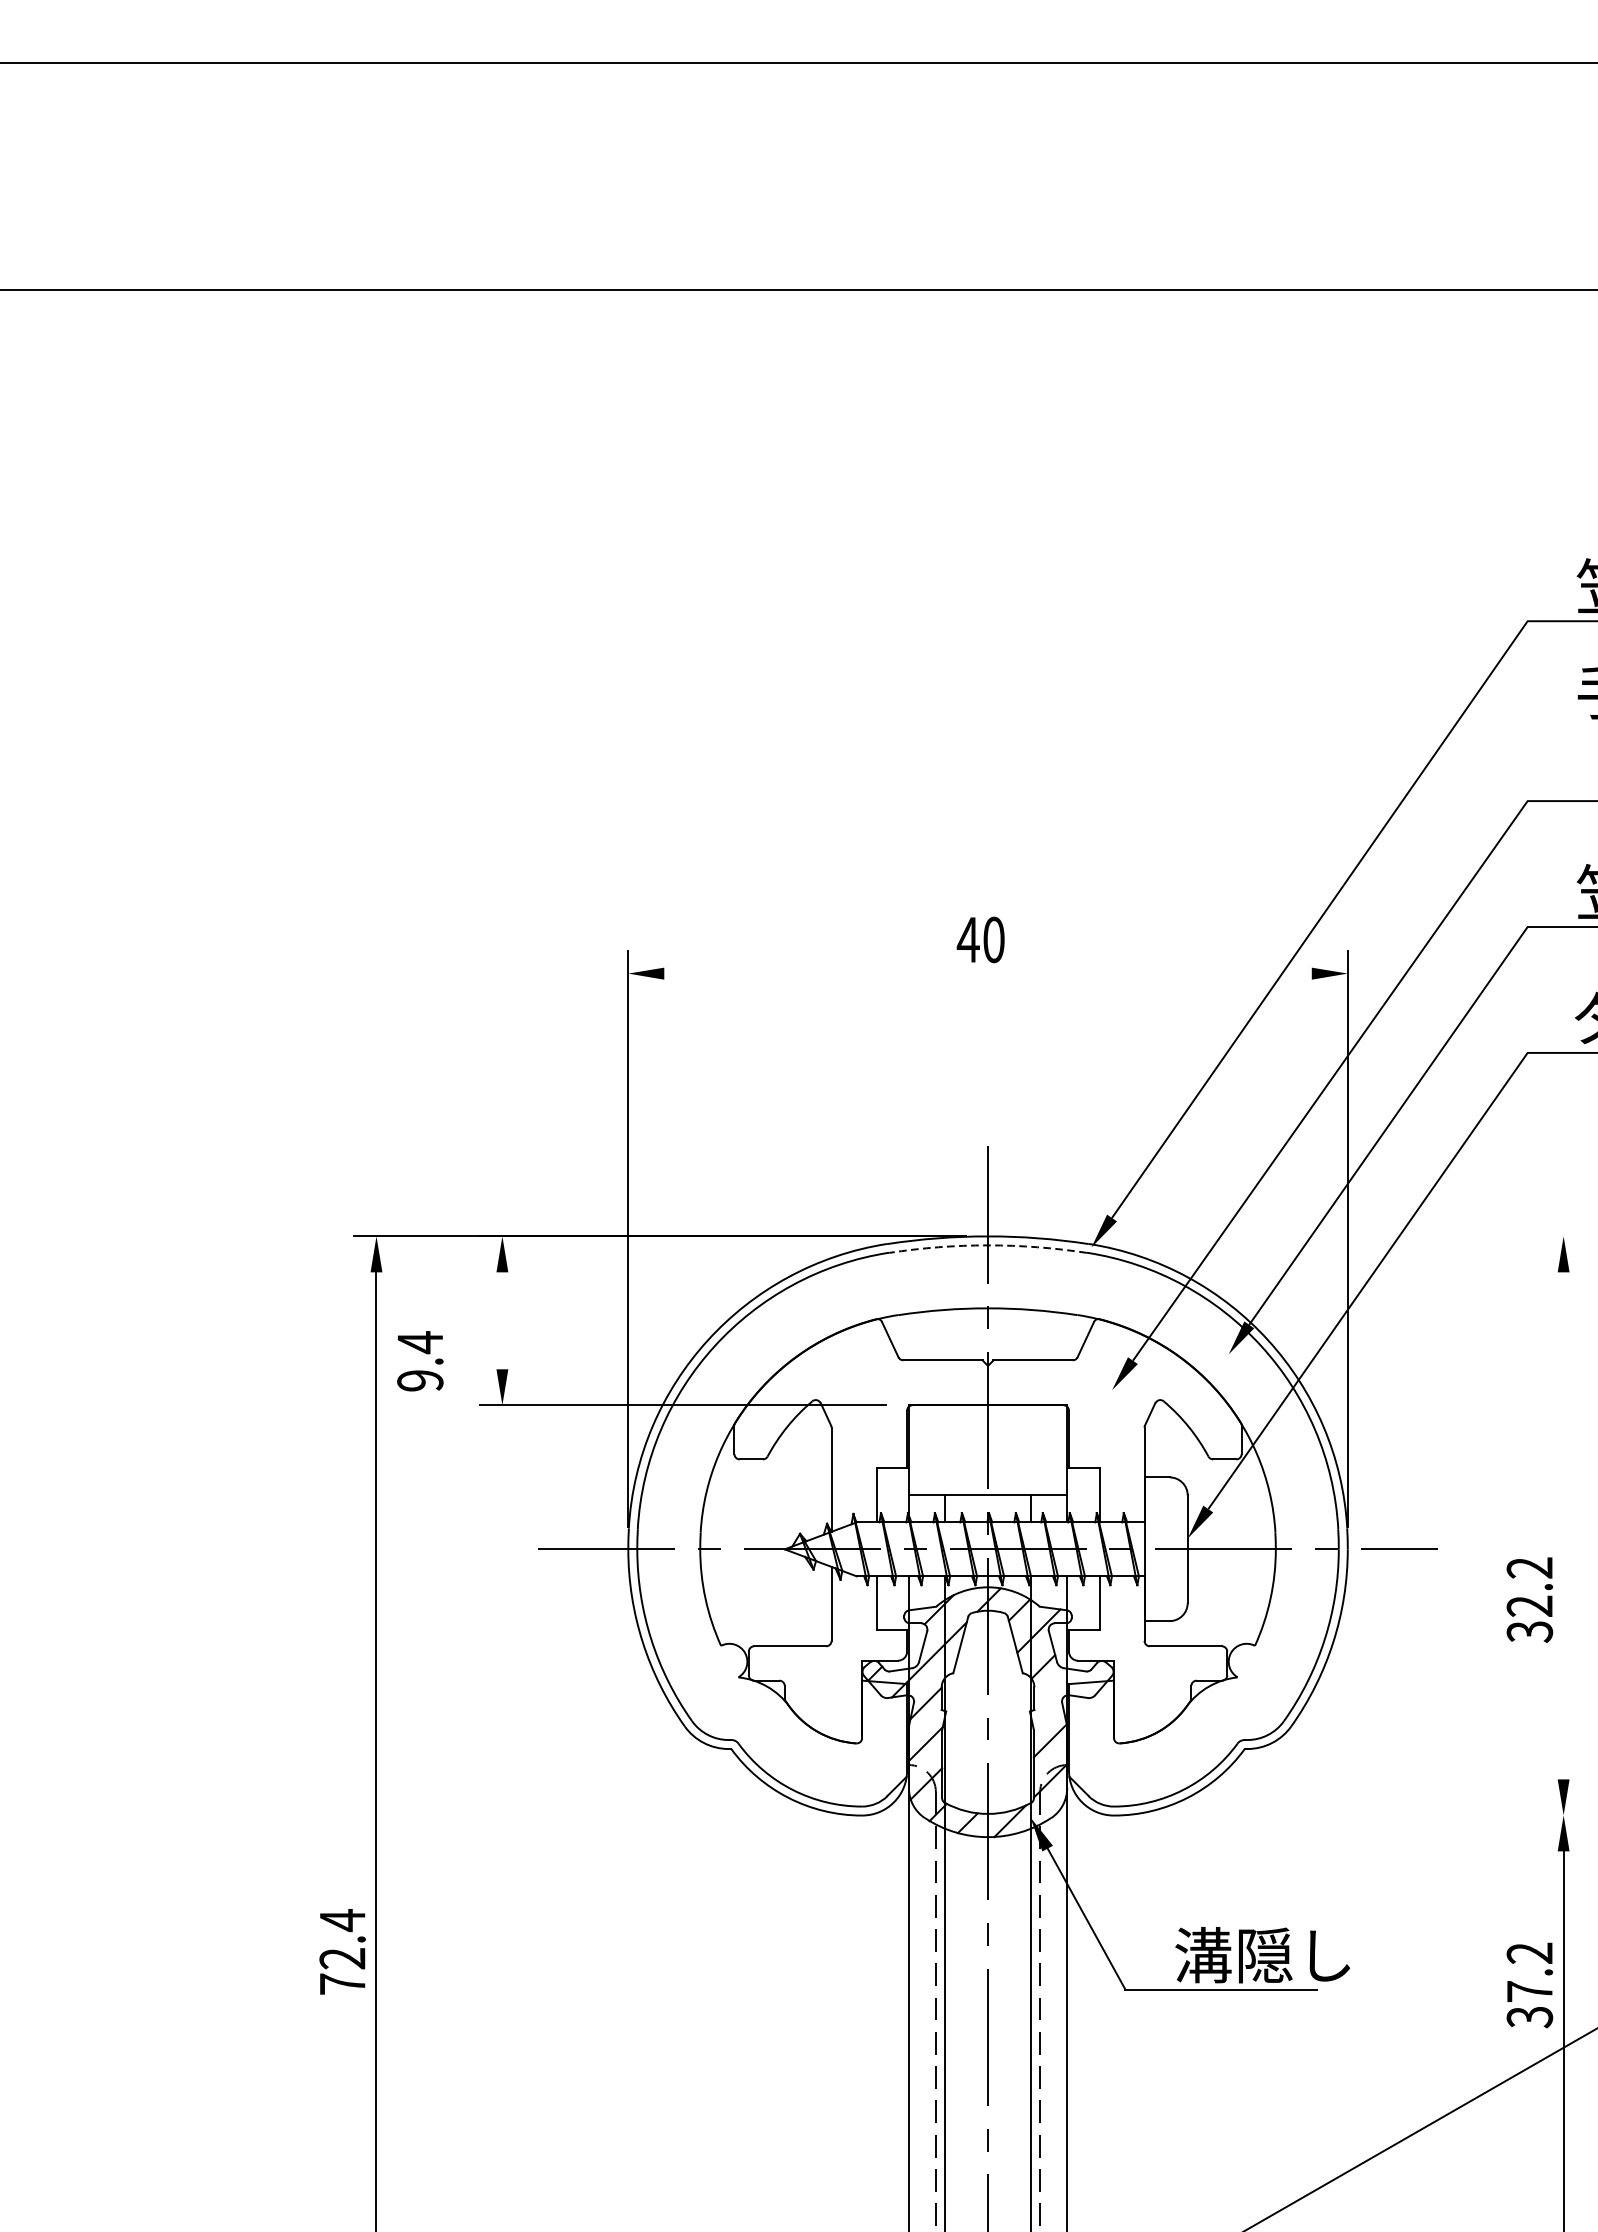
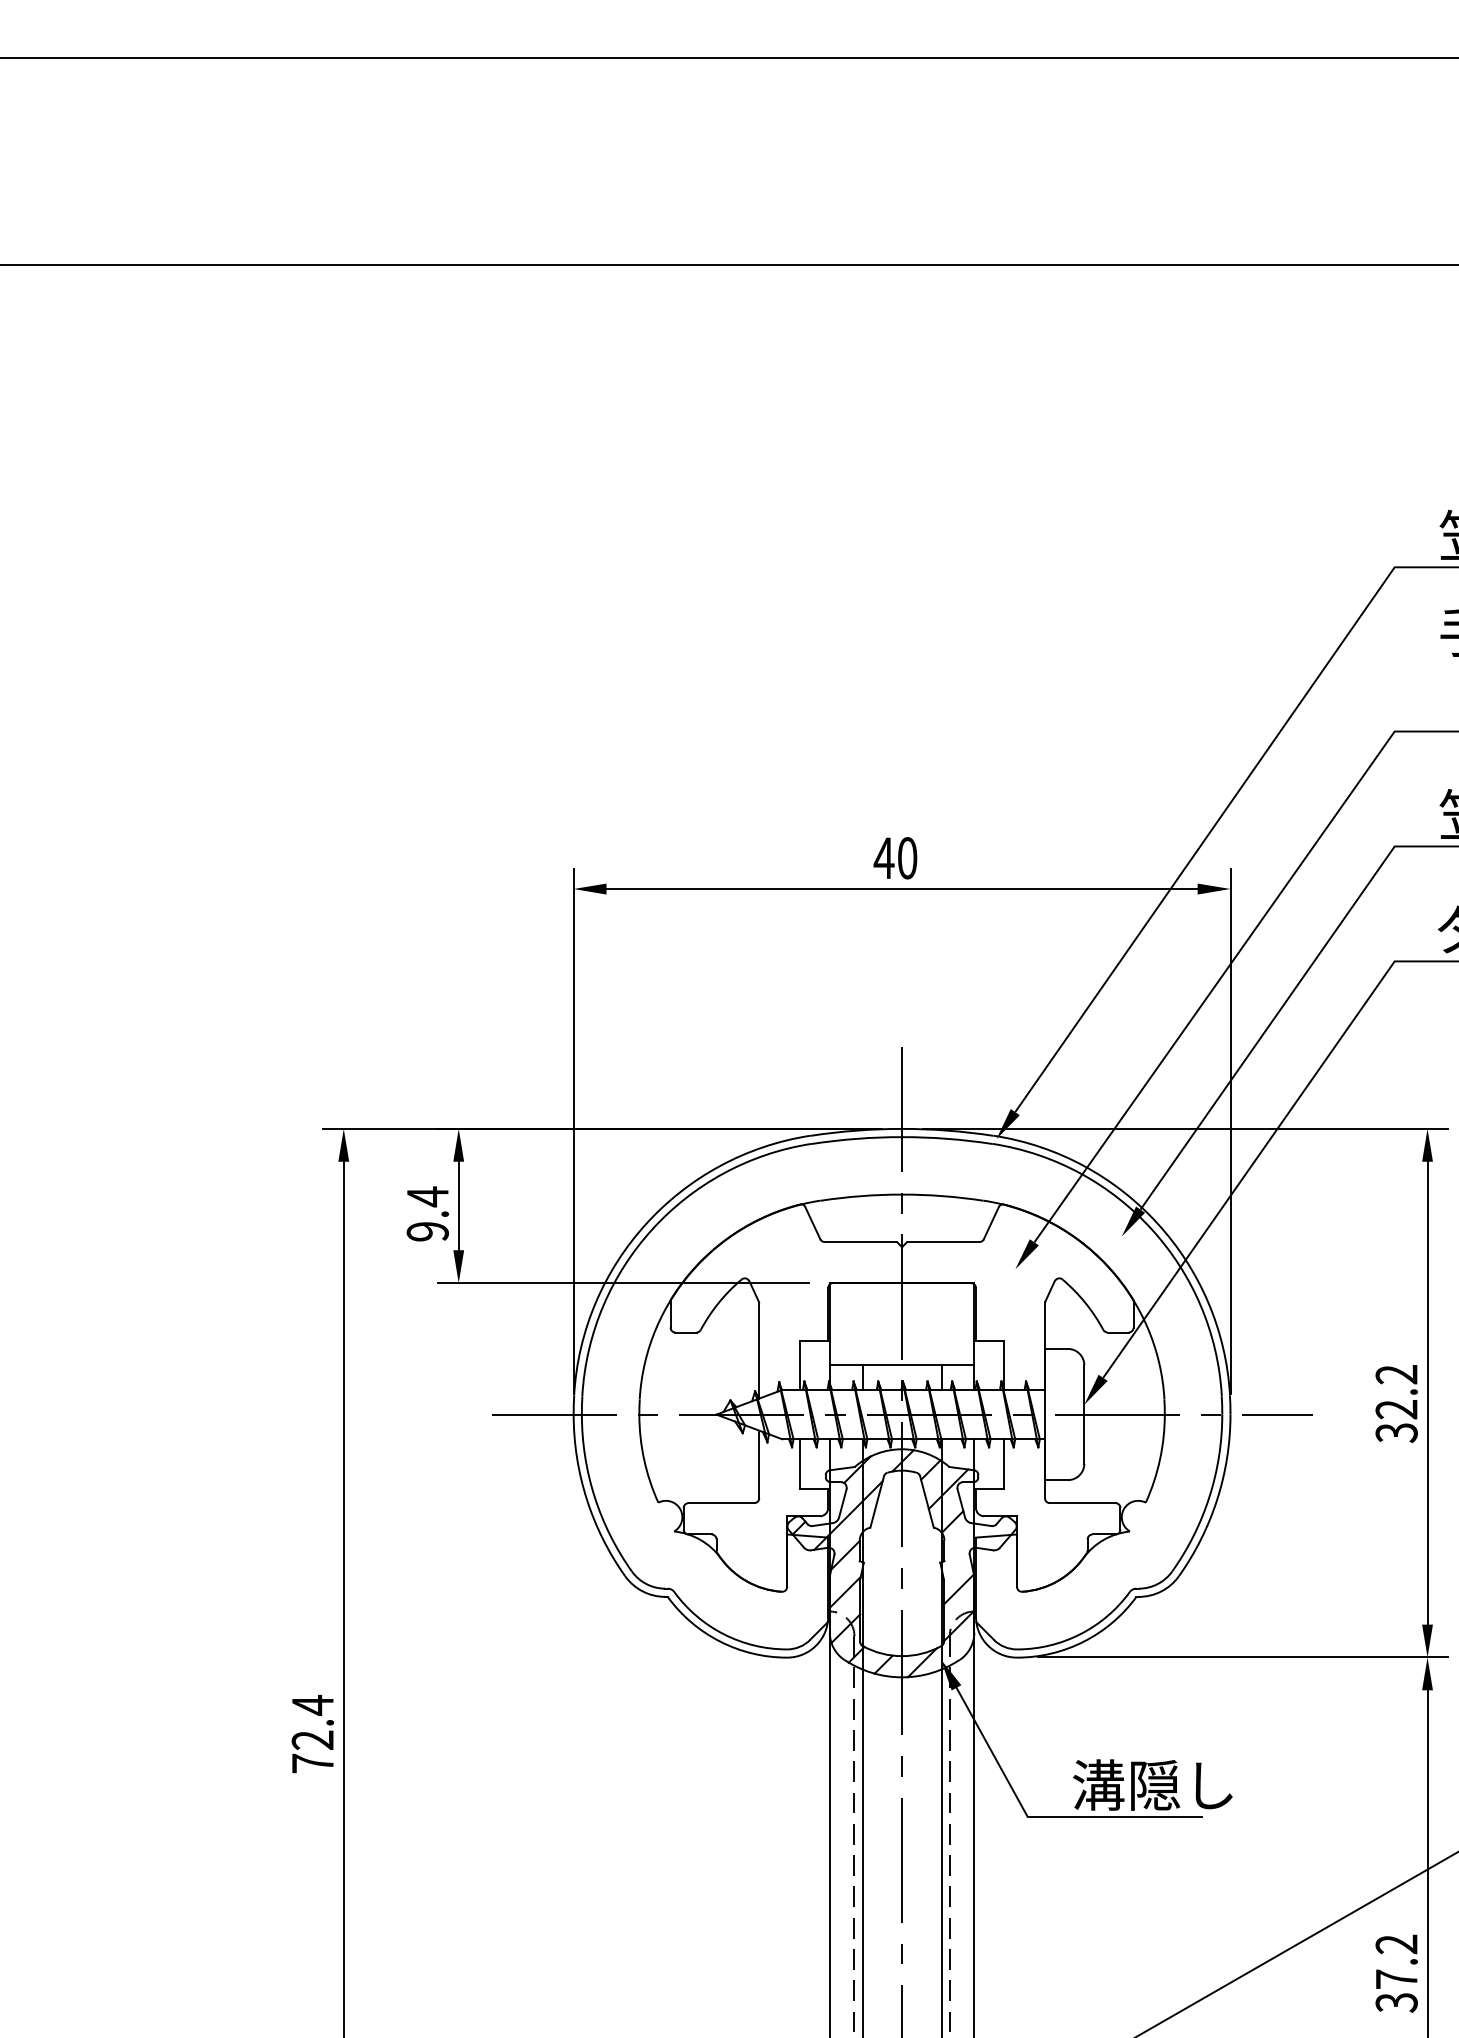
line: (987, 974) -> (901, 889), added
line: (1298, 1235) -> (1185, 1128), added
arc: (988, 1245) -> (902, 1137), dashed -> solid
line: (502, 1320) -> (458, 1205), added
text: (419, 1360) -> (427, 1213), moved
line: (1563, 1525) -> (1427, 1392), added
text: (1529, 1599) -> (1396, 1403), moved
line: (1360, 1815) -> (1242, 1657), added
text: (342, 1952) -> (312, 1734), moved
text: (1529, 1985) -> (1396, 1973), moved

